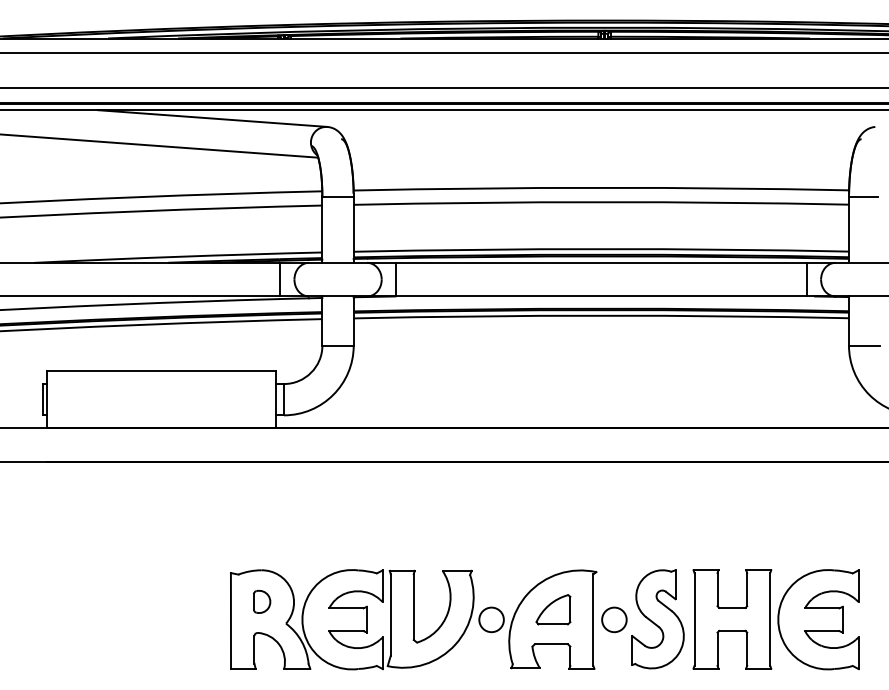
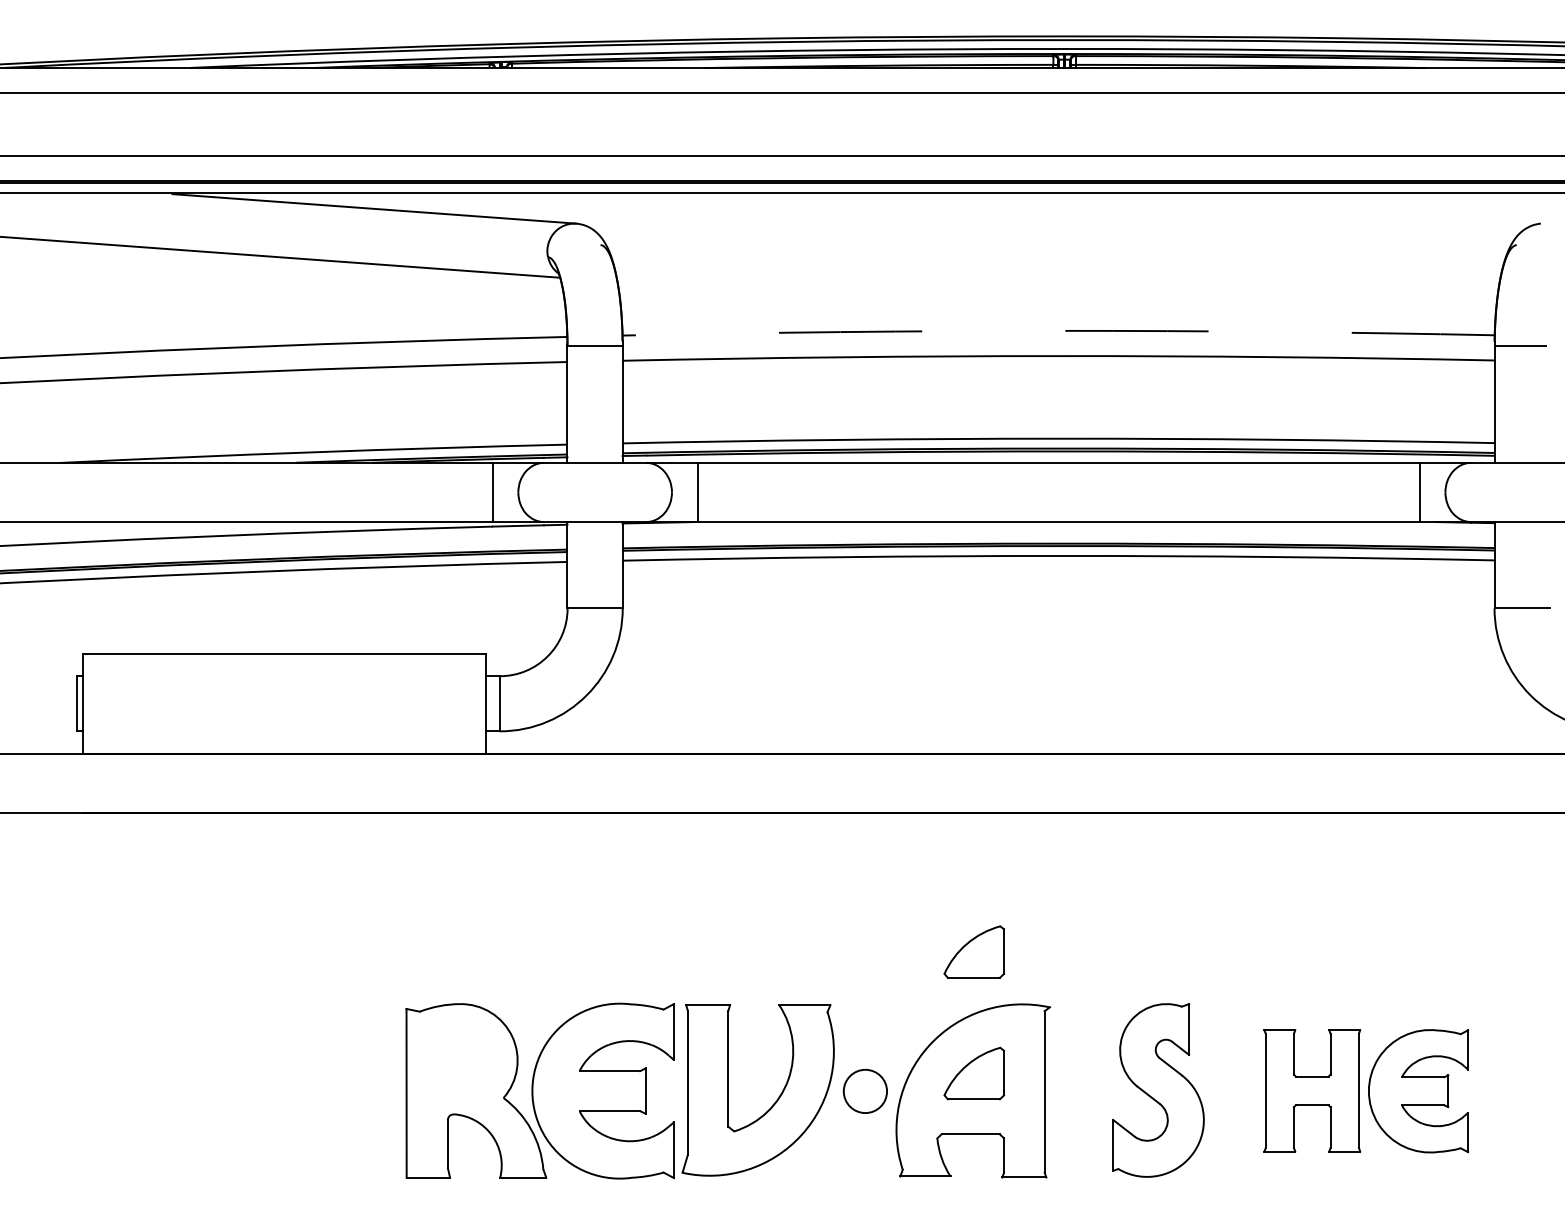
arc: (601, 187) -> (1058, 330), solid -> dashed
part: (553, 540) -> (974, 951), added
part: (262, 601) -> (462, 1059), removed
circle: (614, 619) -> (1081, 1090), removed
part: (775, 619) -> (1365, 1090), size x0.7

